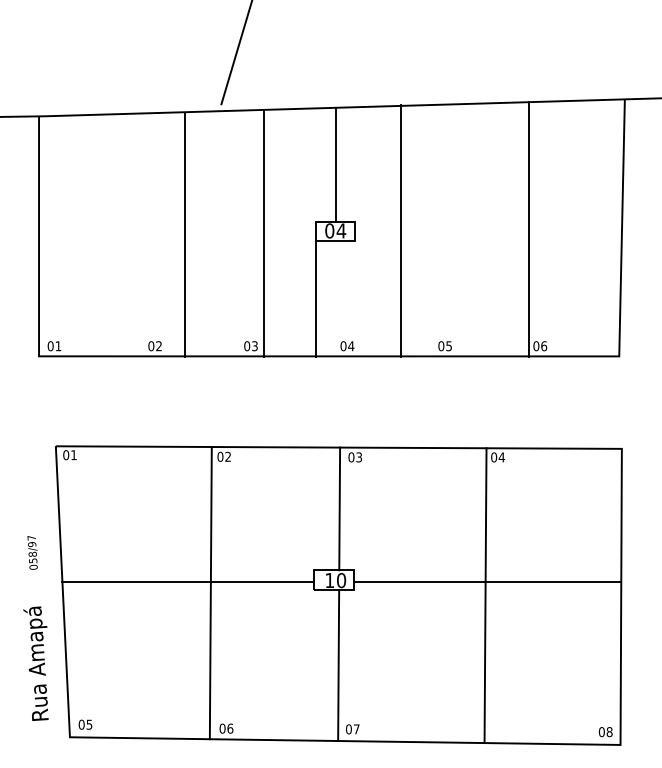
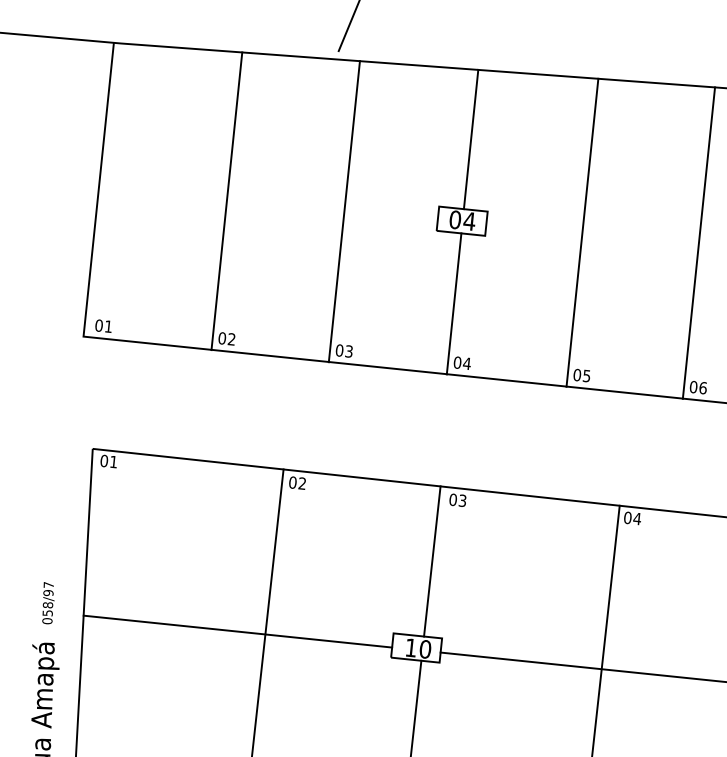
line: (400, 230) -> (582, 232), moved
line: (264, 233) -> (344, 211), moved
line: (184, 234) -> (226, 200), moved
line: (315, 298) -> (453, 303), moved
text: (32, 552) -> (47, 602), moved

